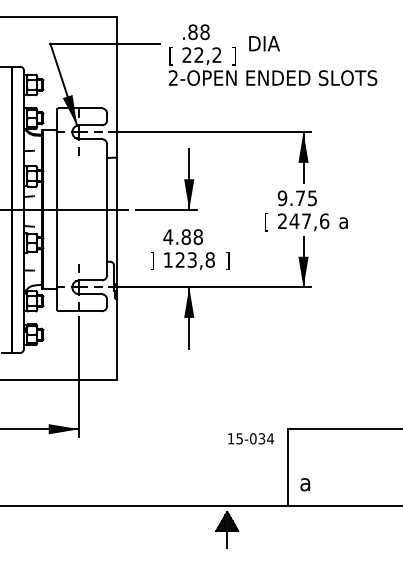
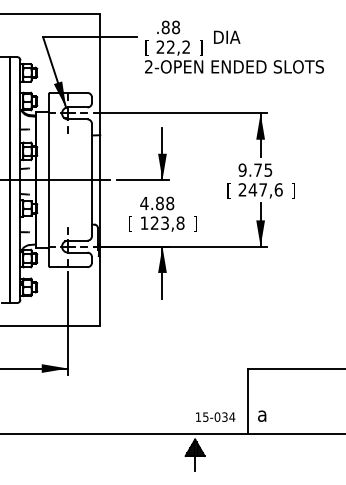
text: (343, 222) -> (294, 190), a -> ]
text: (151, 260) -> (130, 223), ] -> [
text: (251, 438) -> (215, 416), moved

